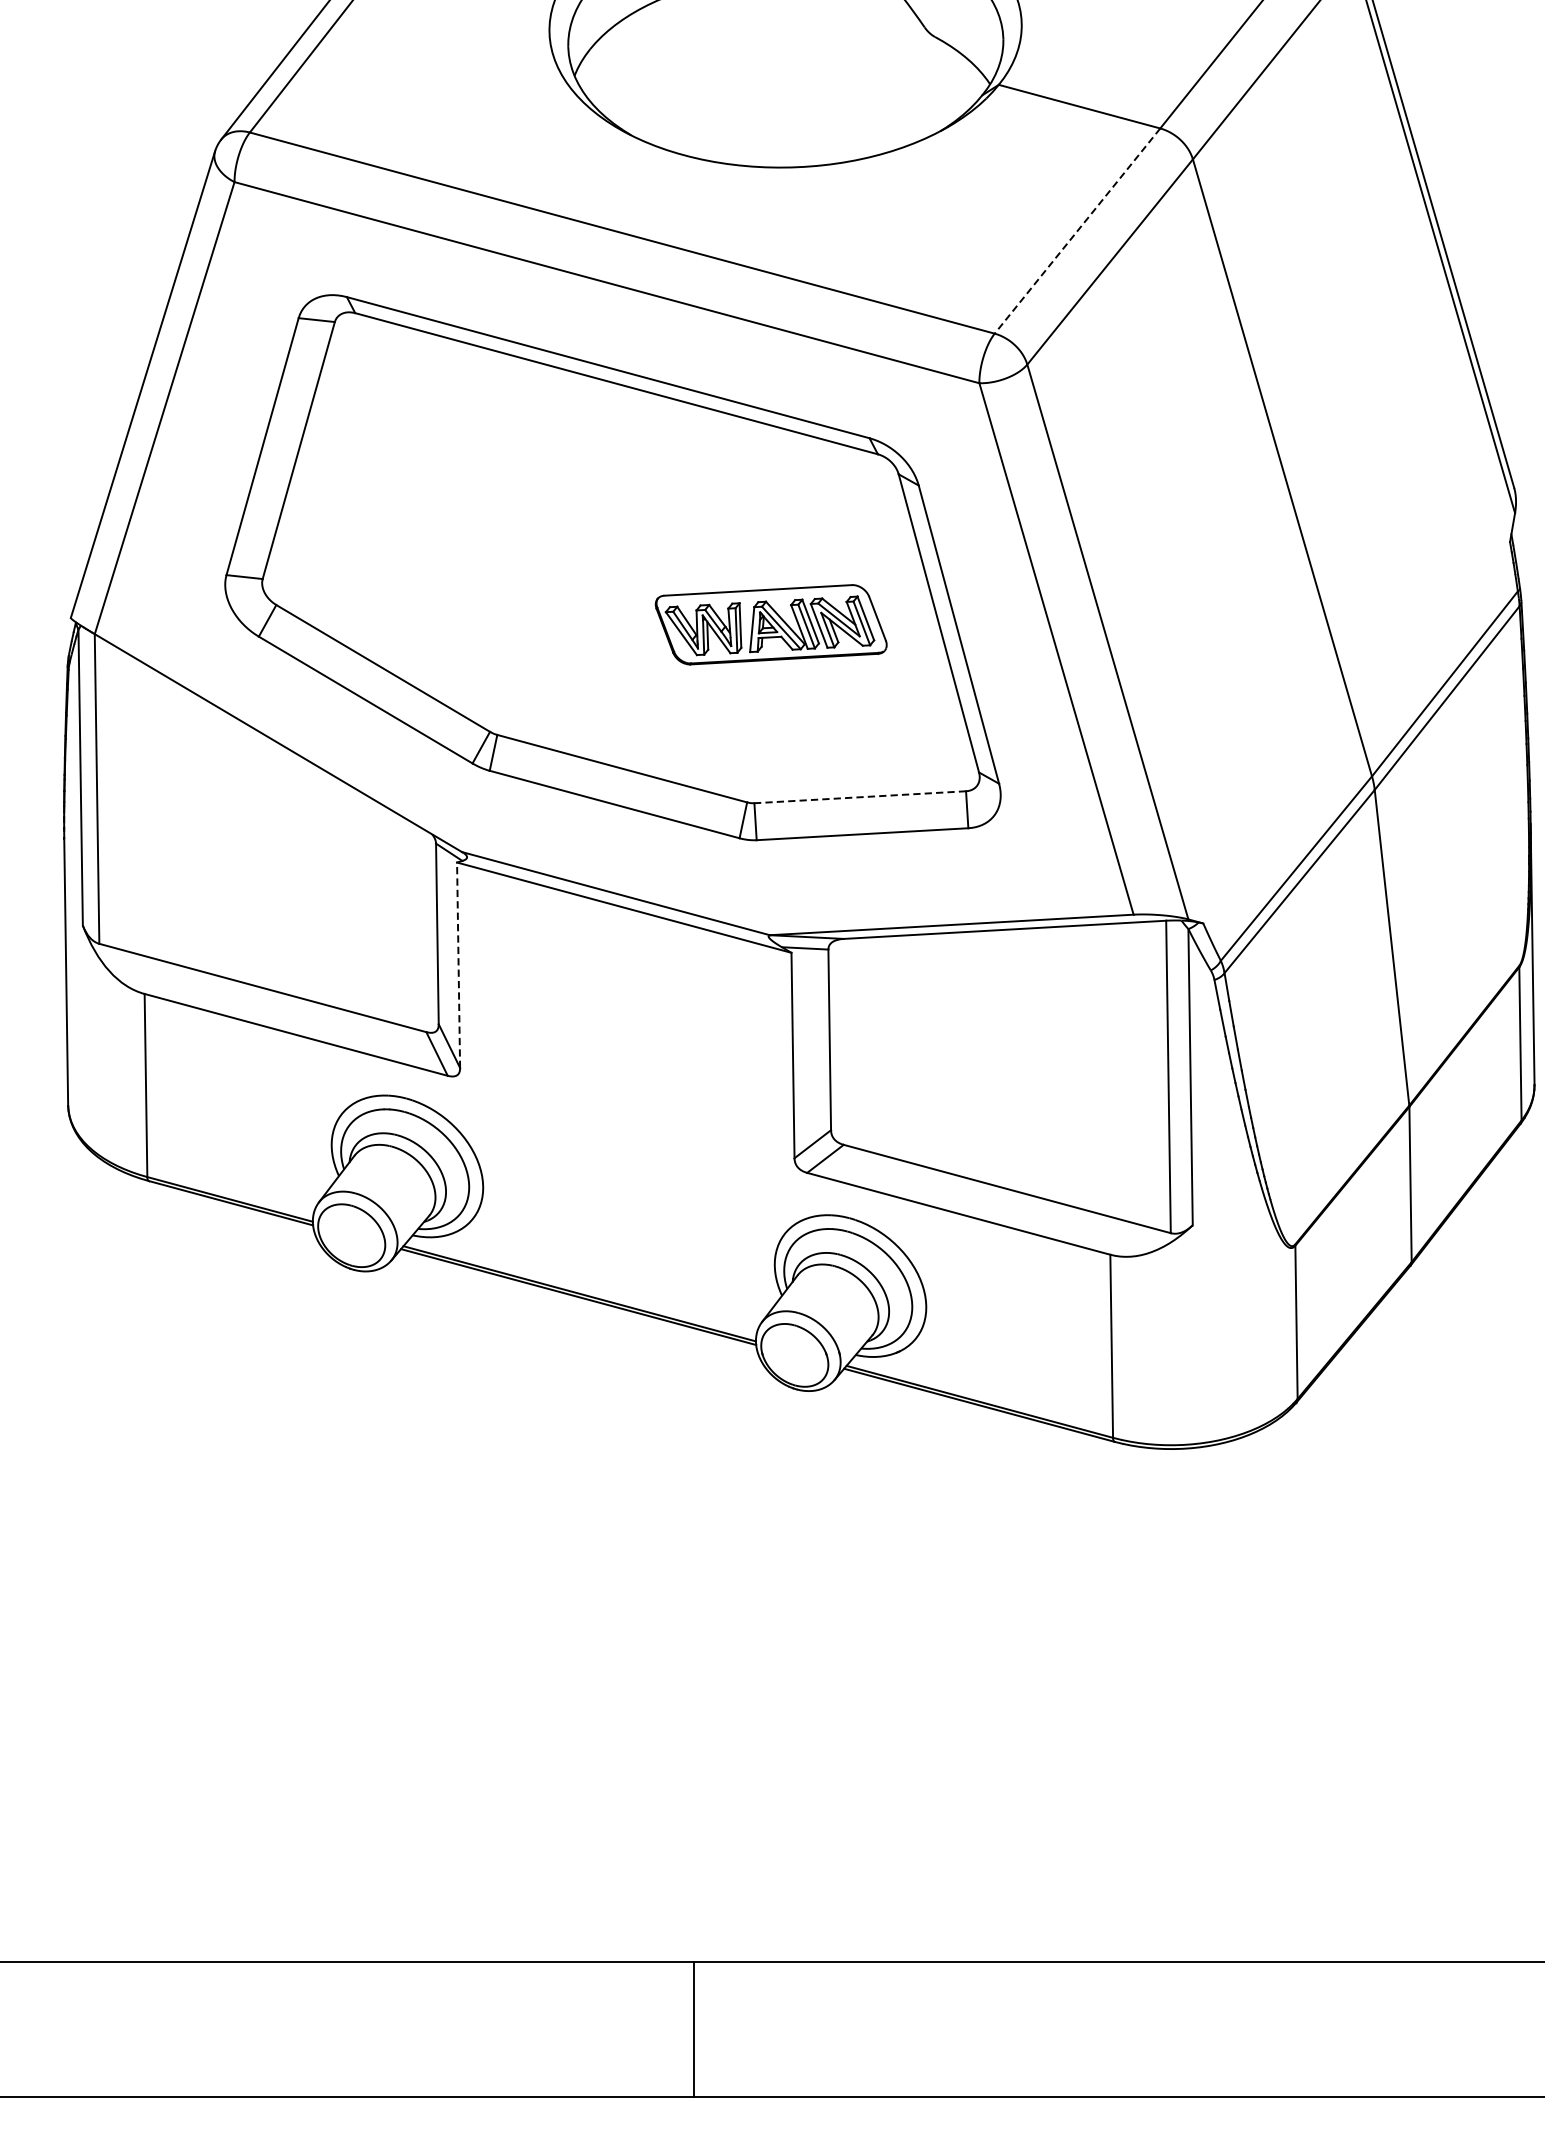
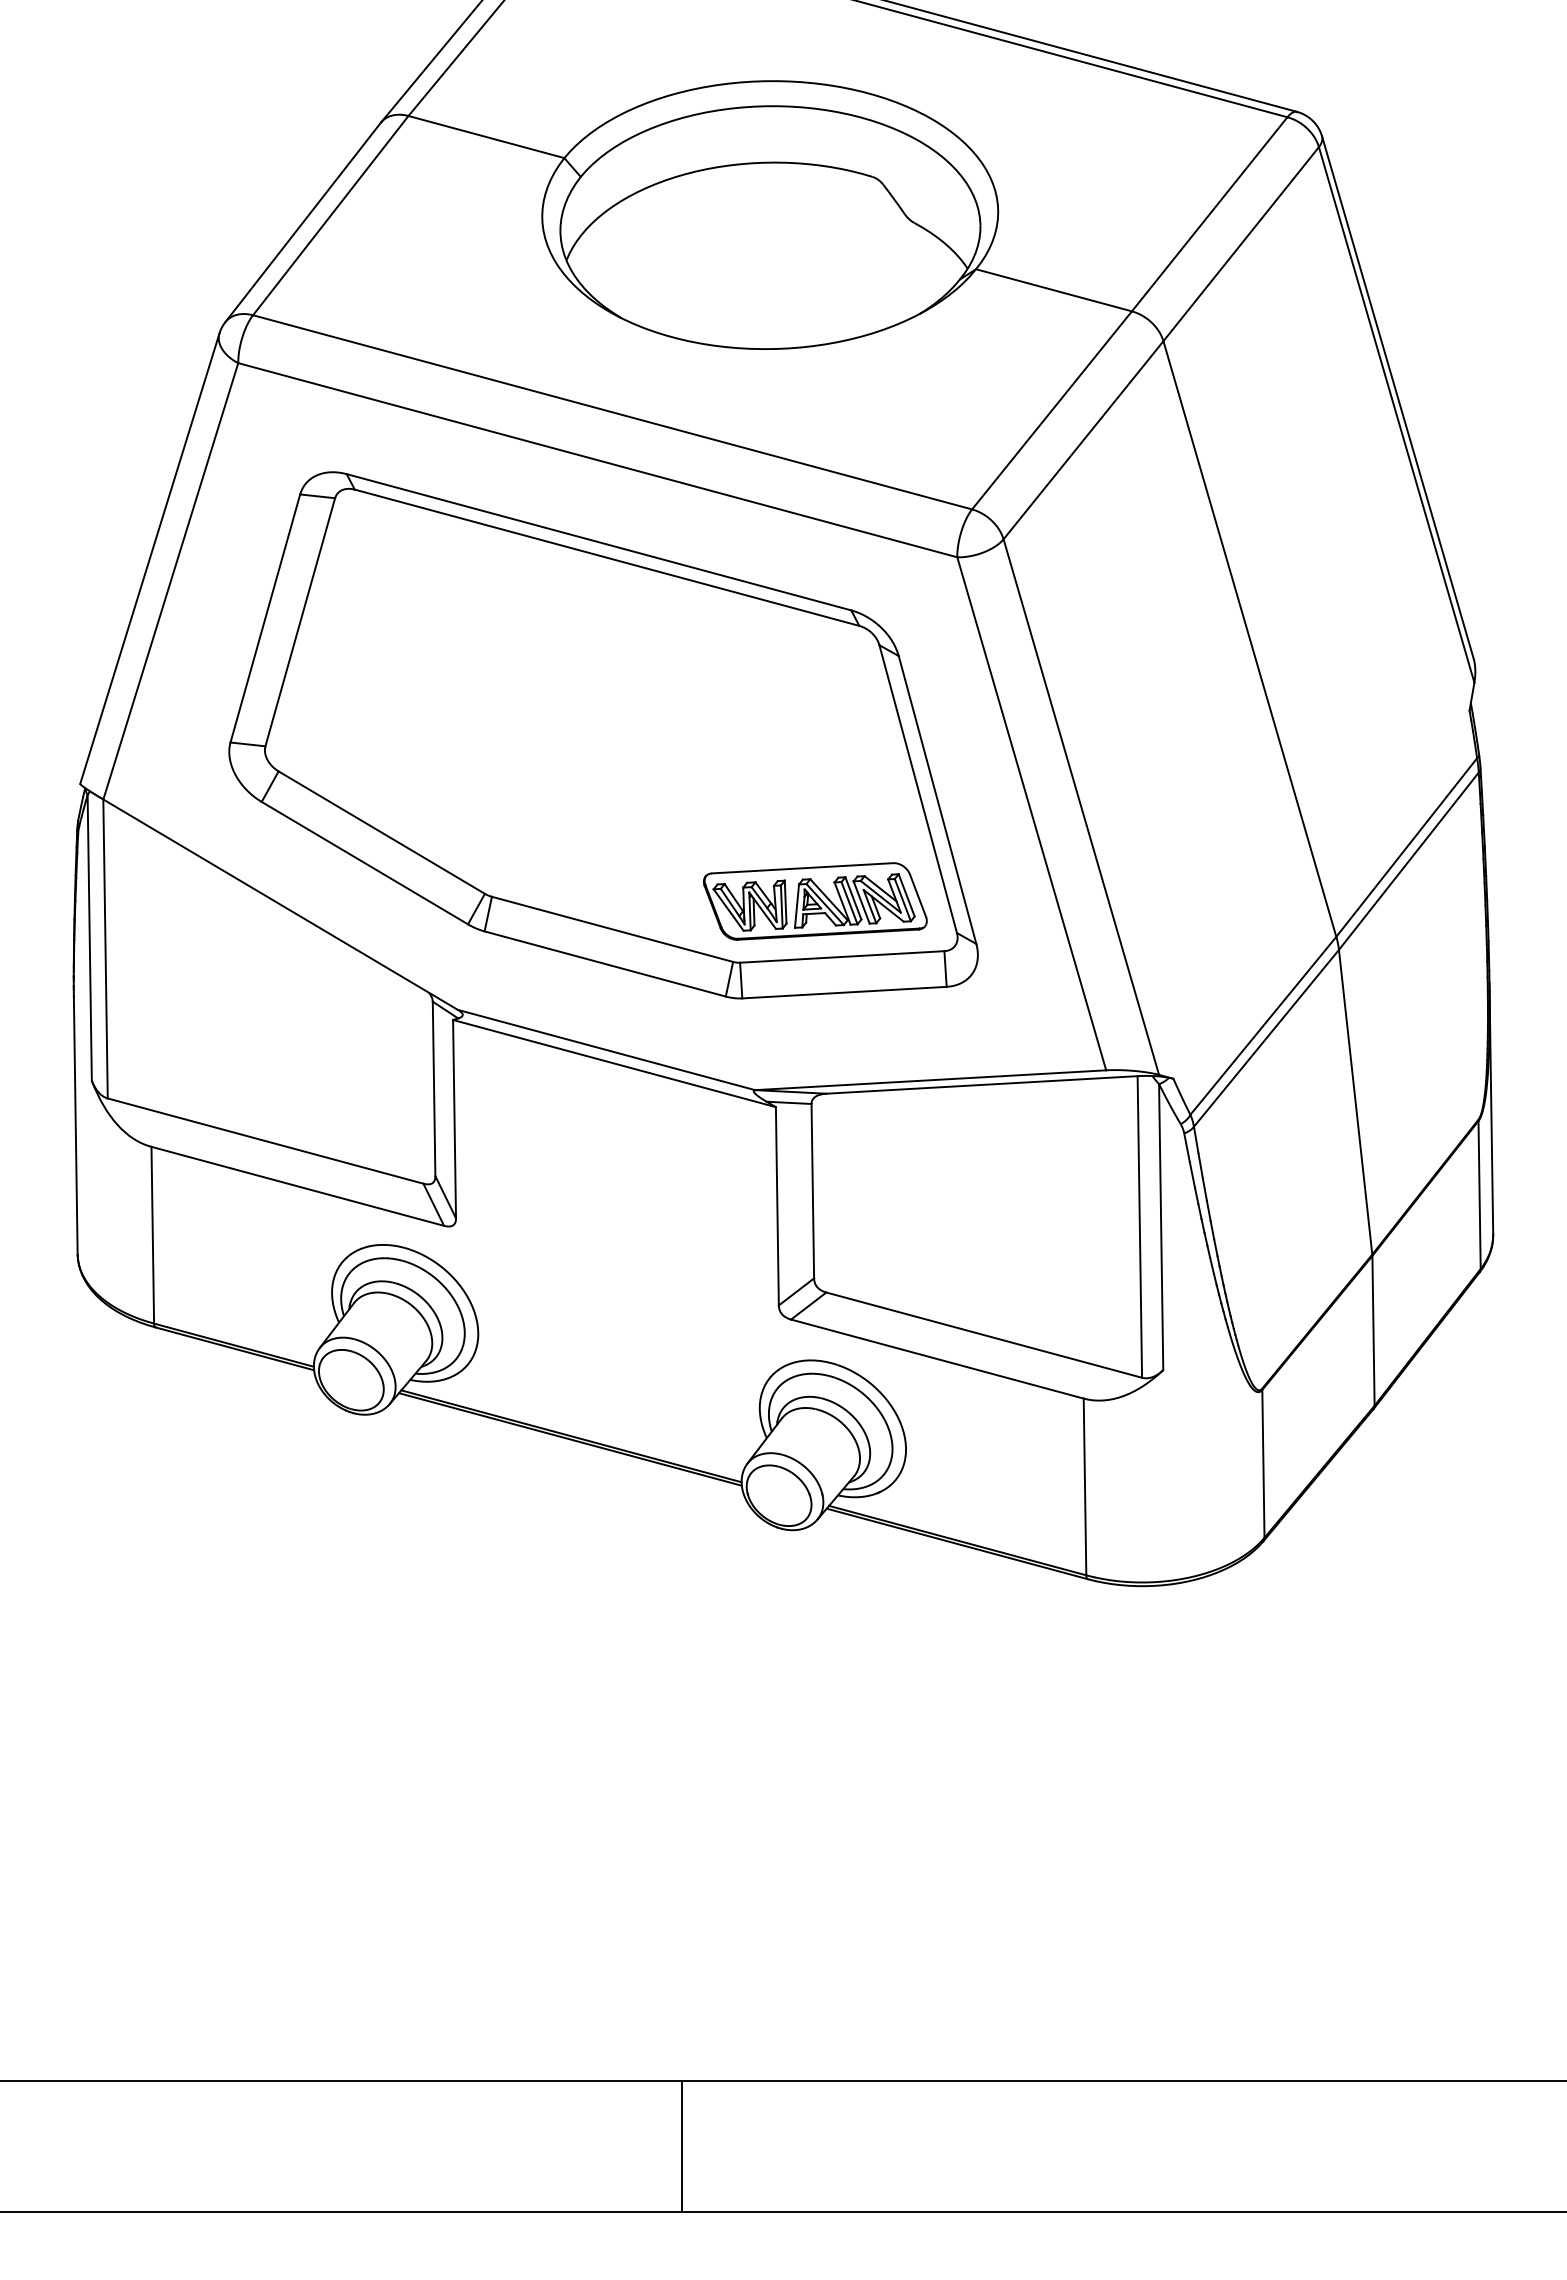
line: (1076, 231) -> (1051, 410), dashed -> solid
part: (771, 624) -> (815, 901), moved
line: (859, 796) -> (841, 956), dashed -> solid
line: (458, 964) -> (454, 1118), dashed -> solid

